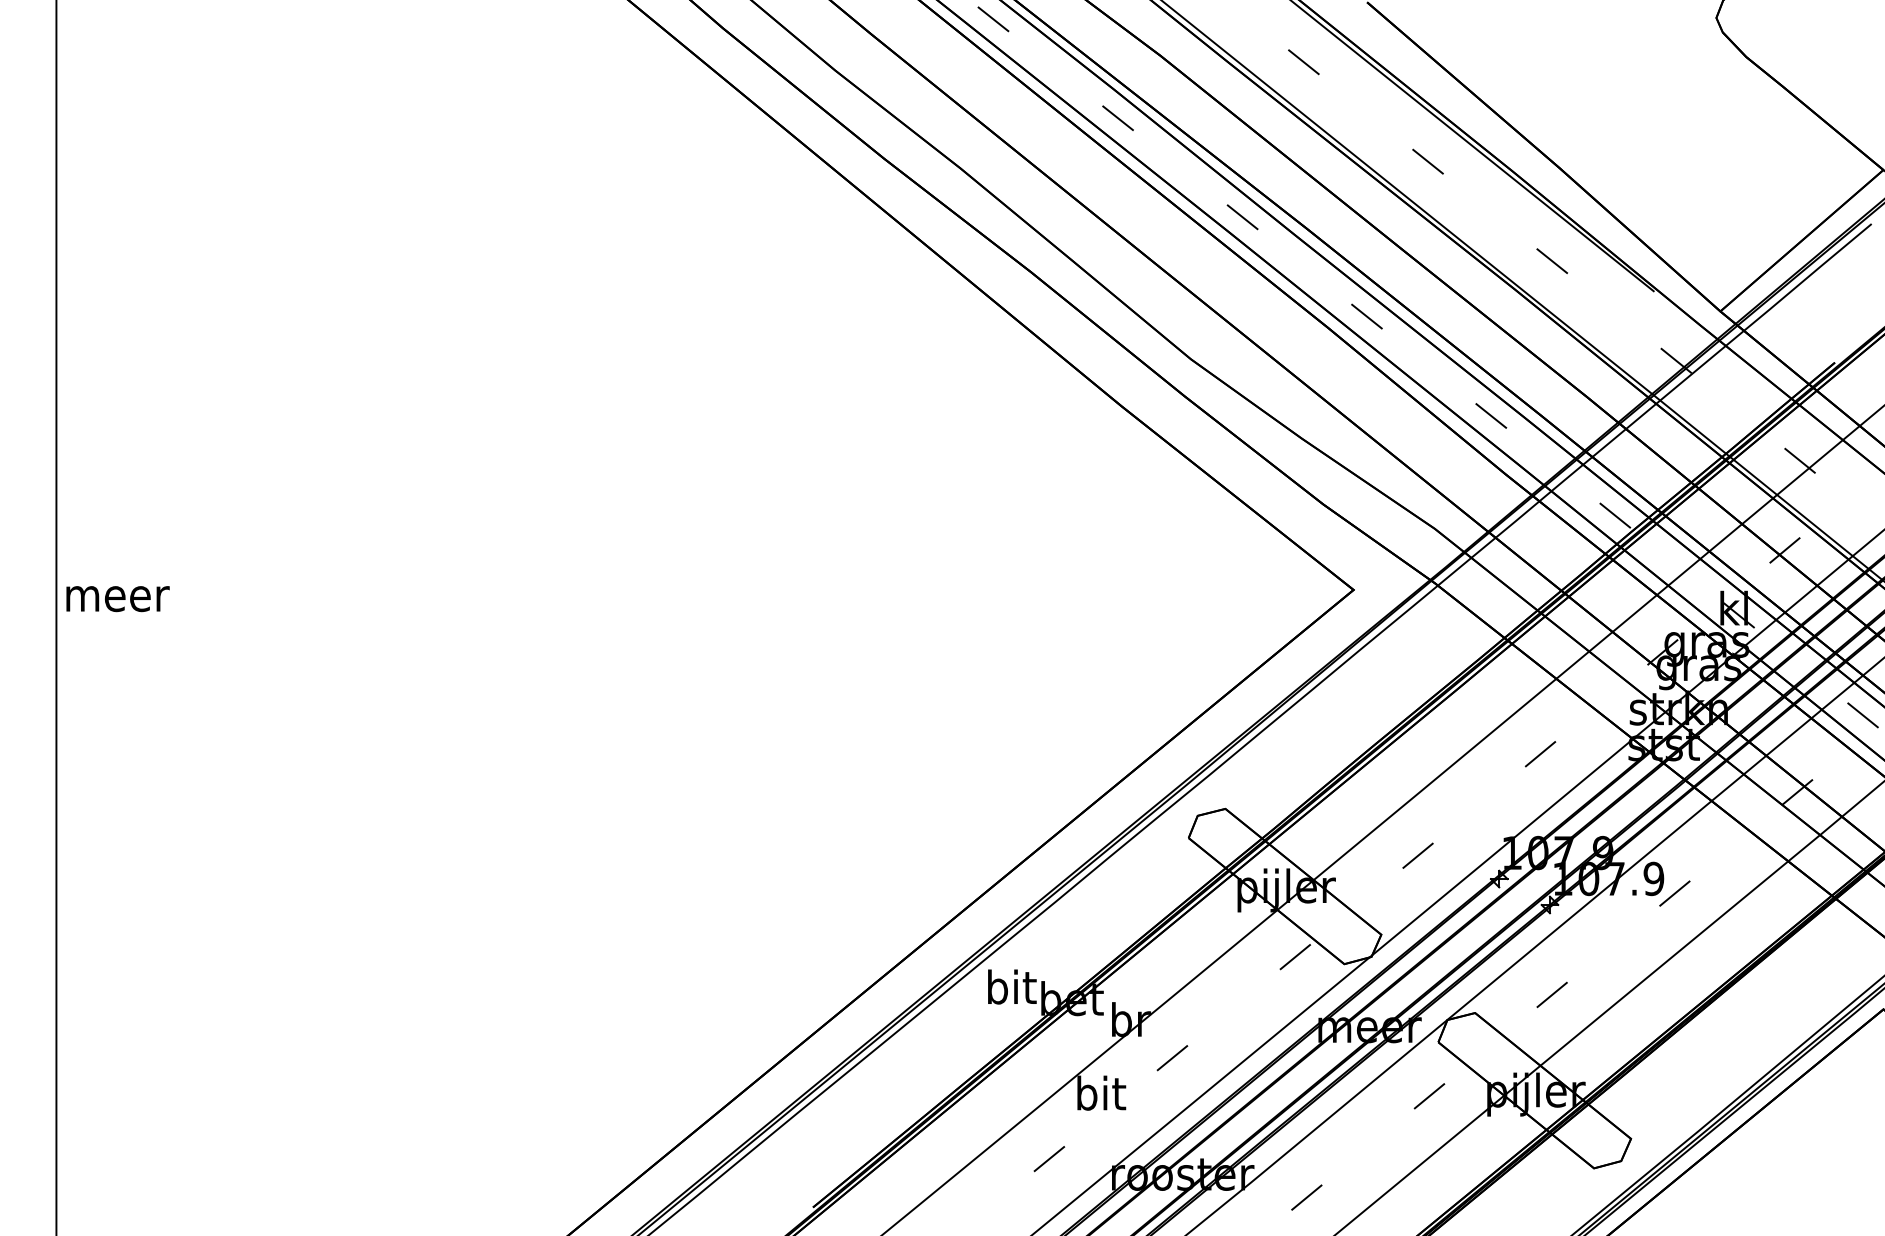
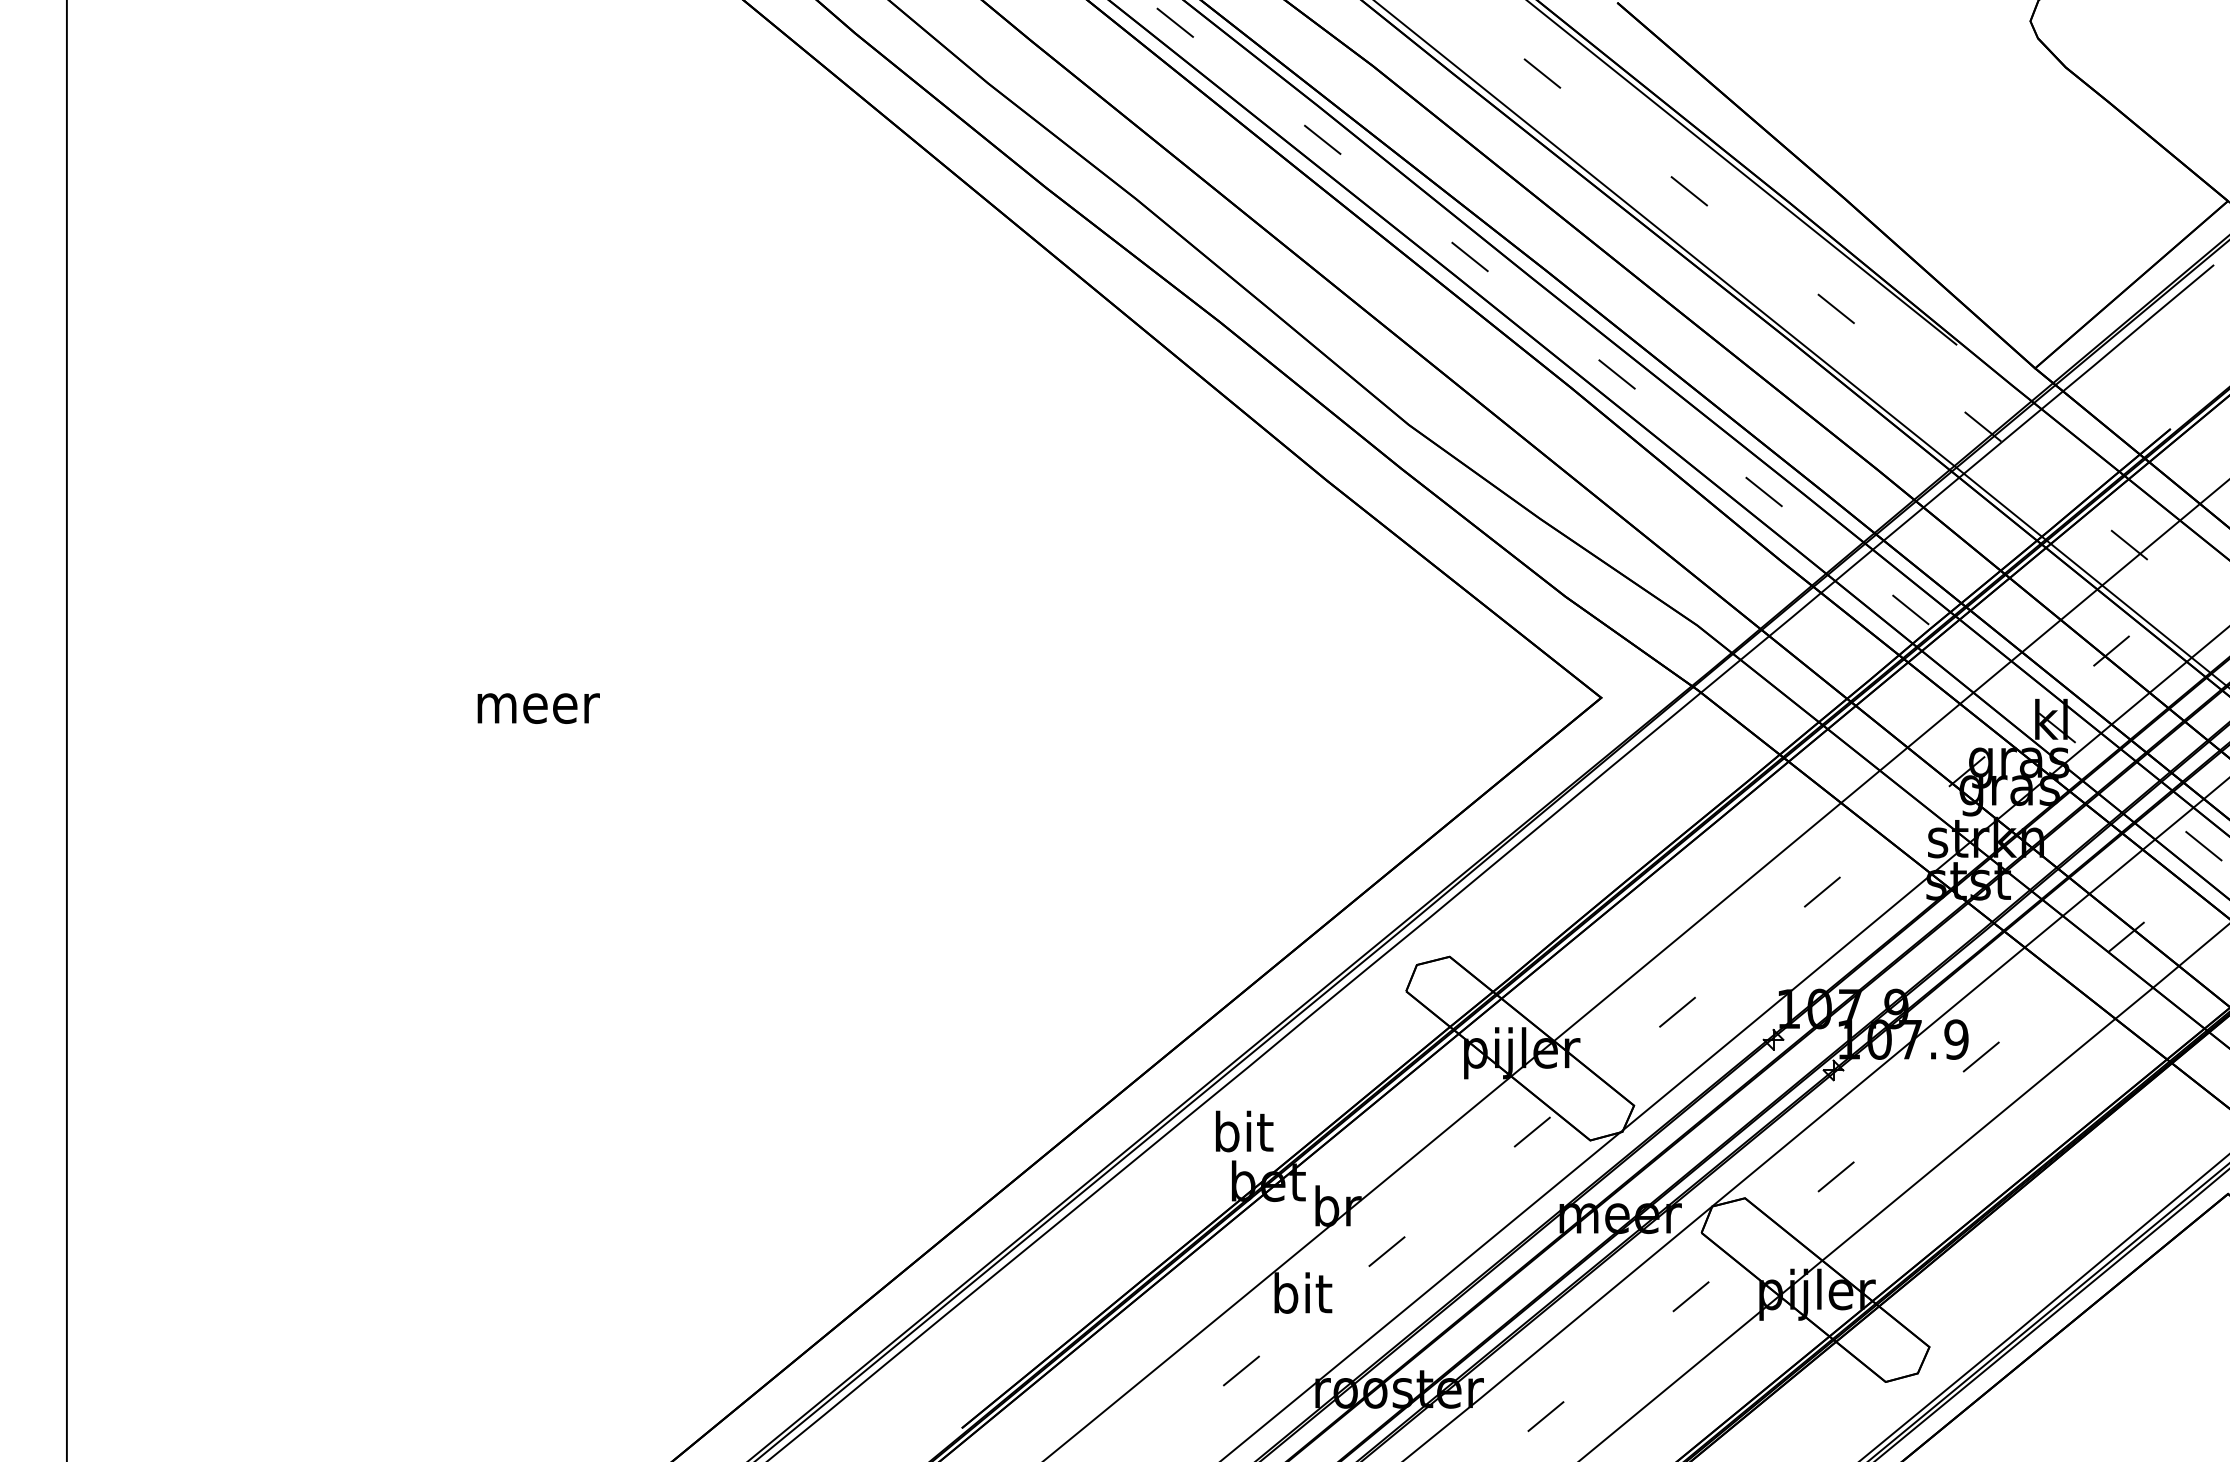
text: (117, 598) -> (538, 708), moved
text: (1012, 987) -> (1244, 1131), moved

